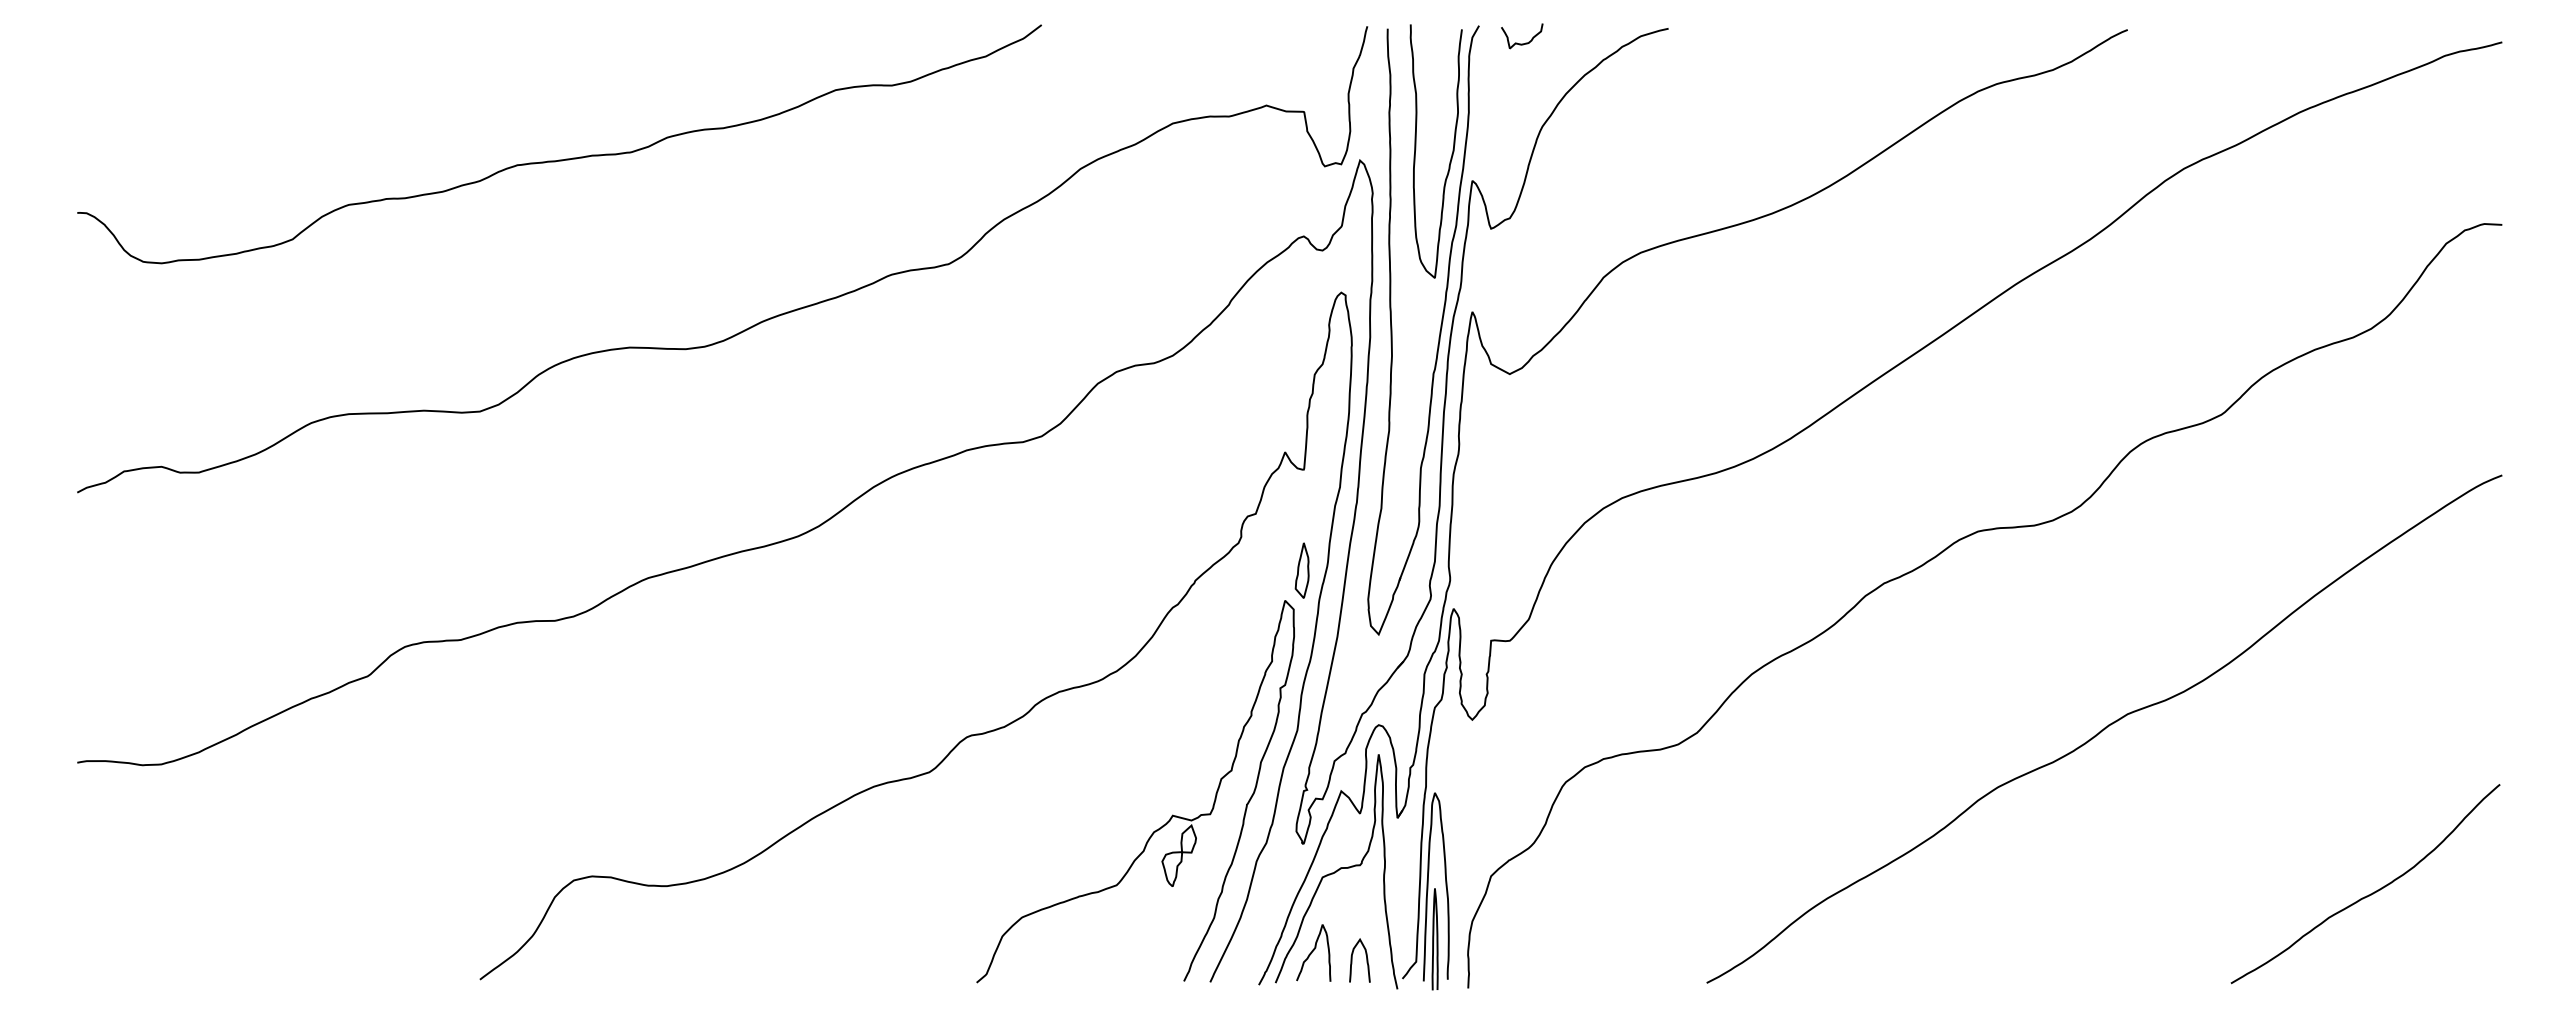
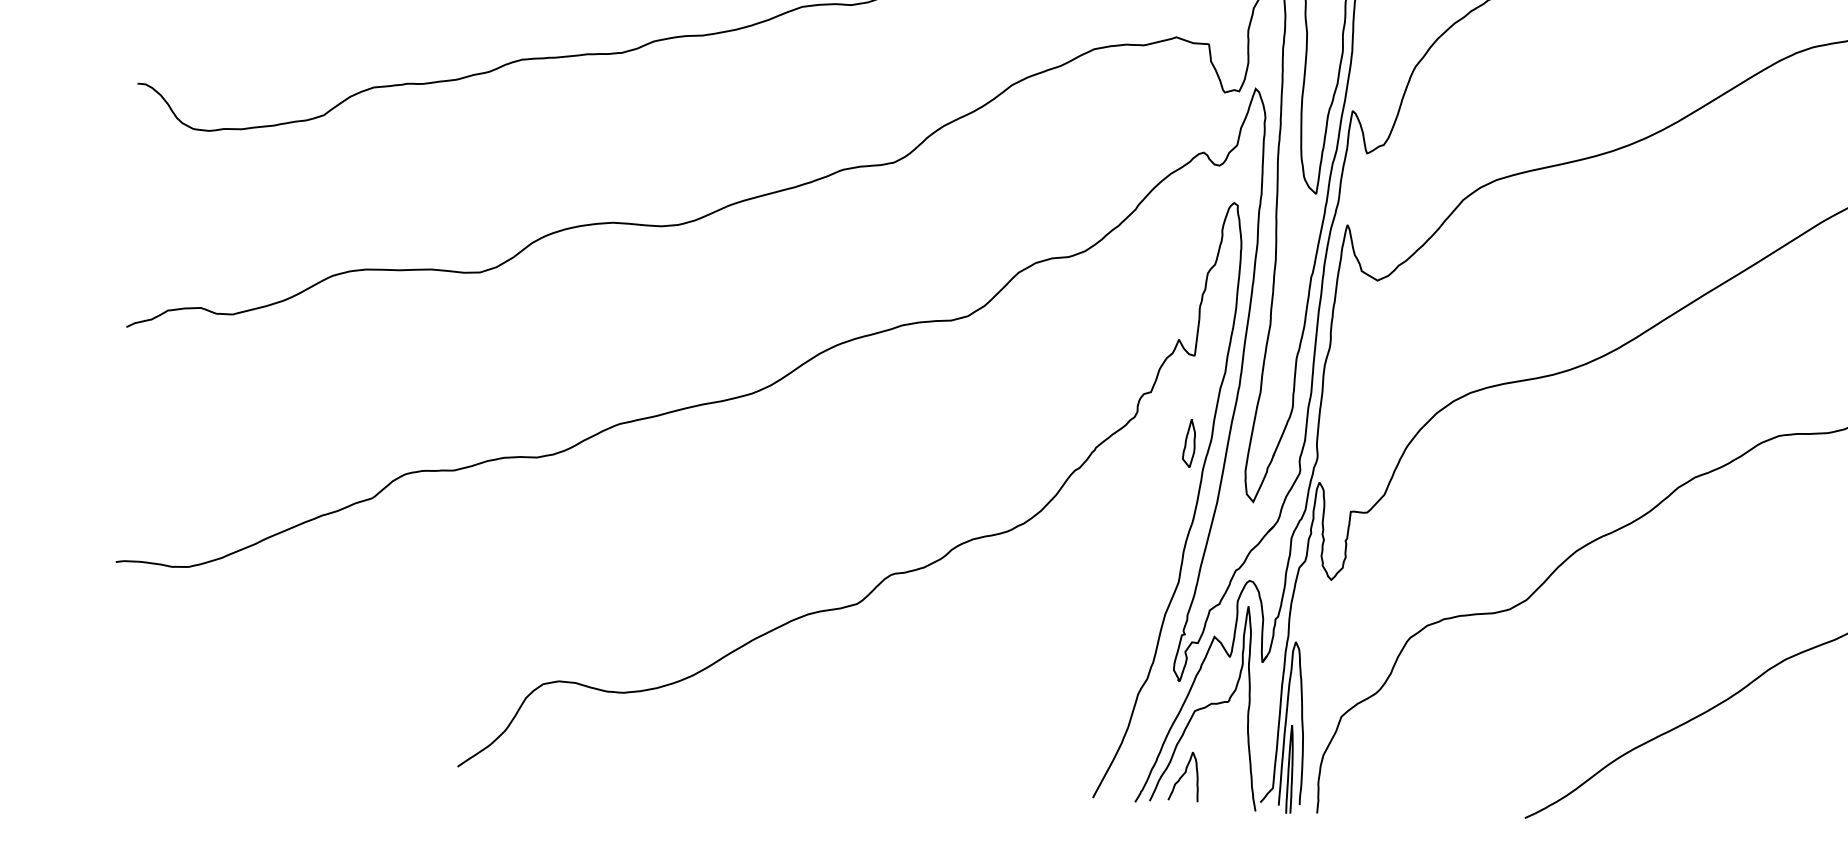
part: (1171, 815) -> (1065, 651), removed
curve: (1352, 960) -> (1217, 784), removed

